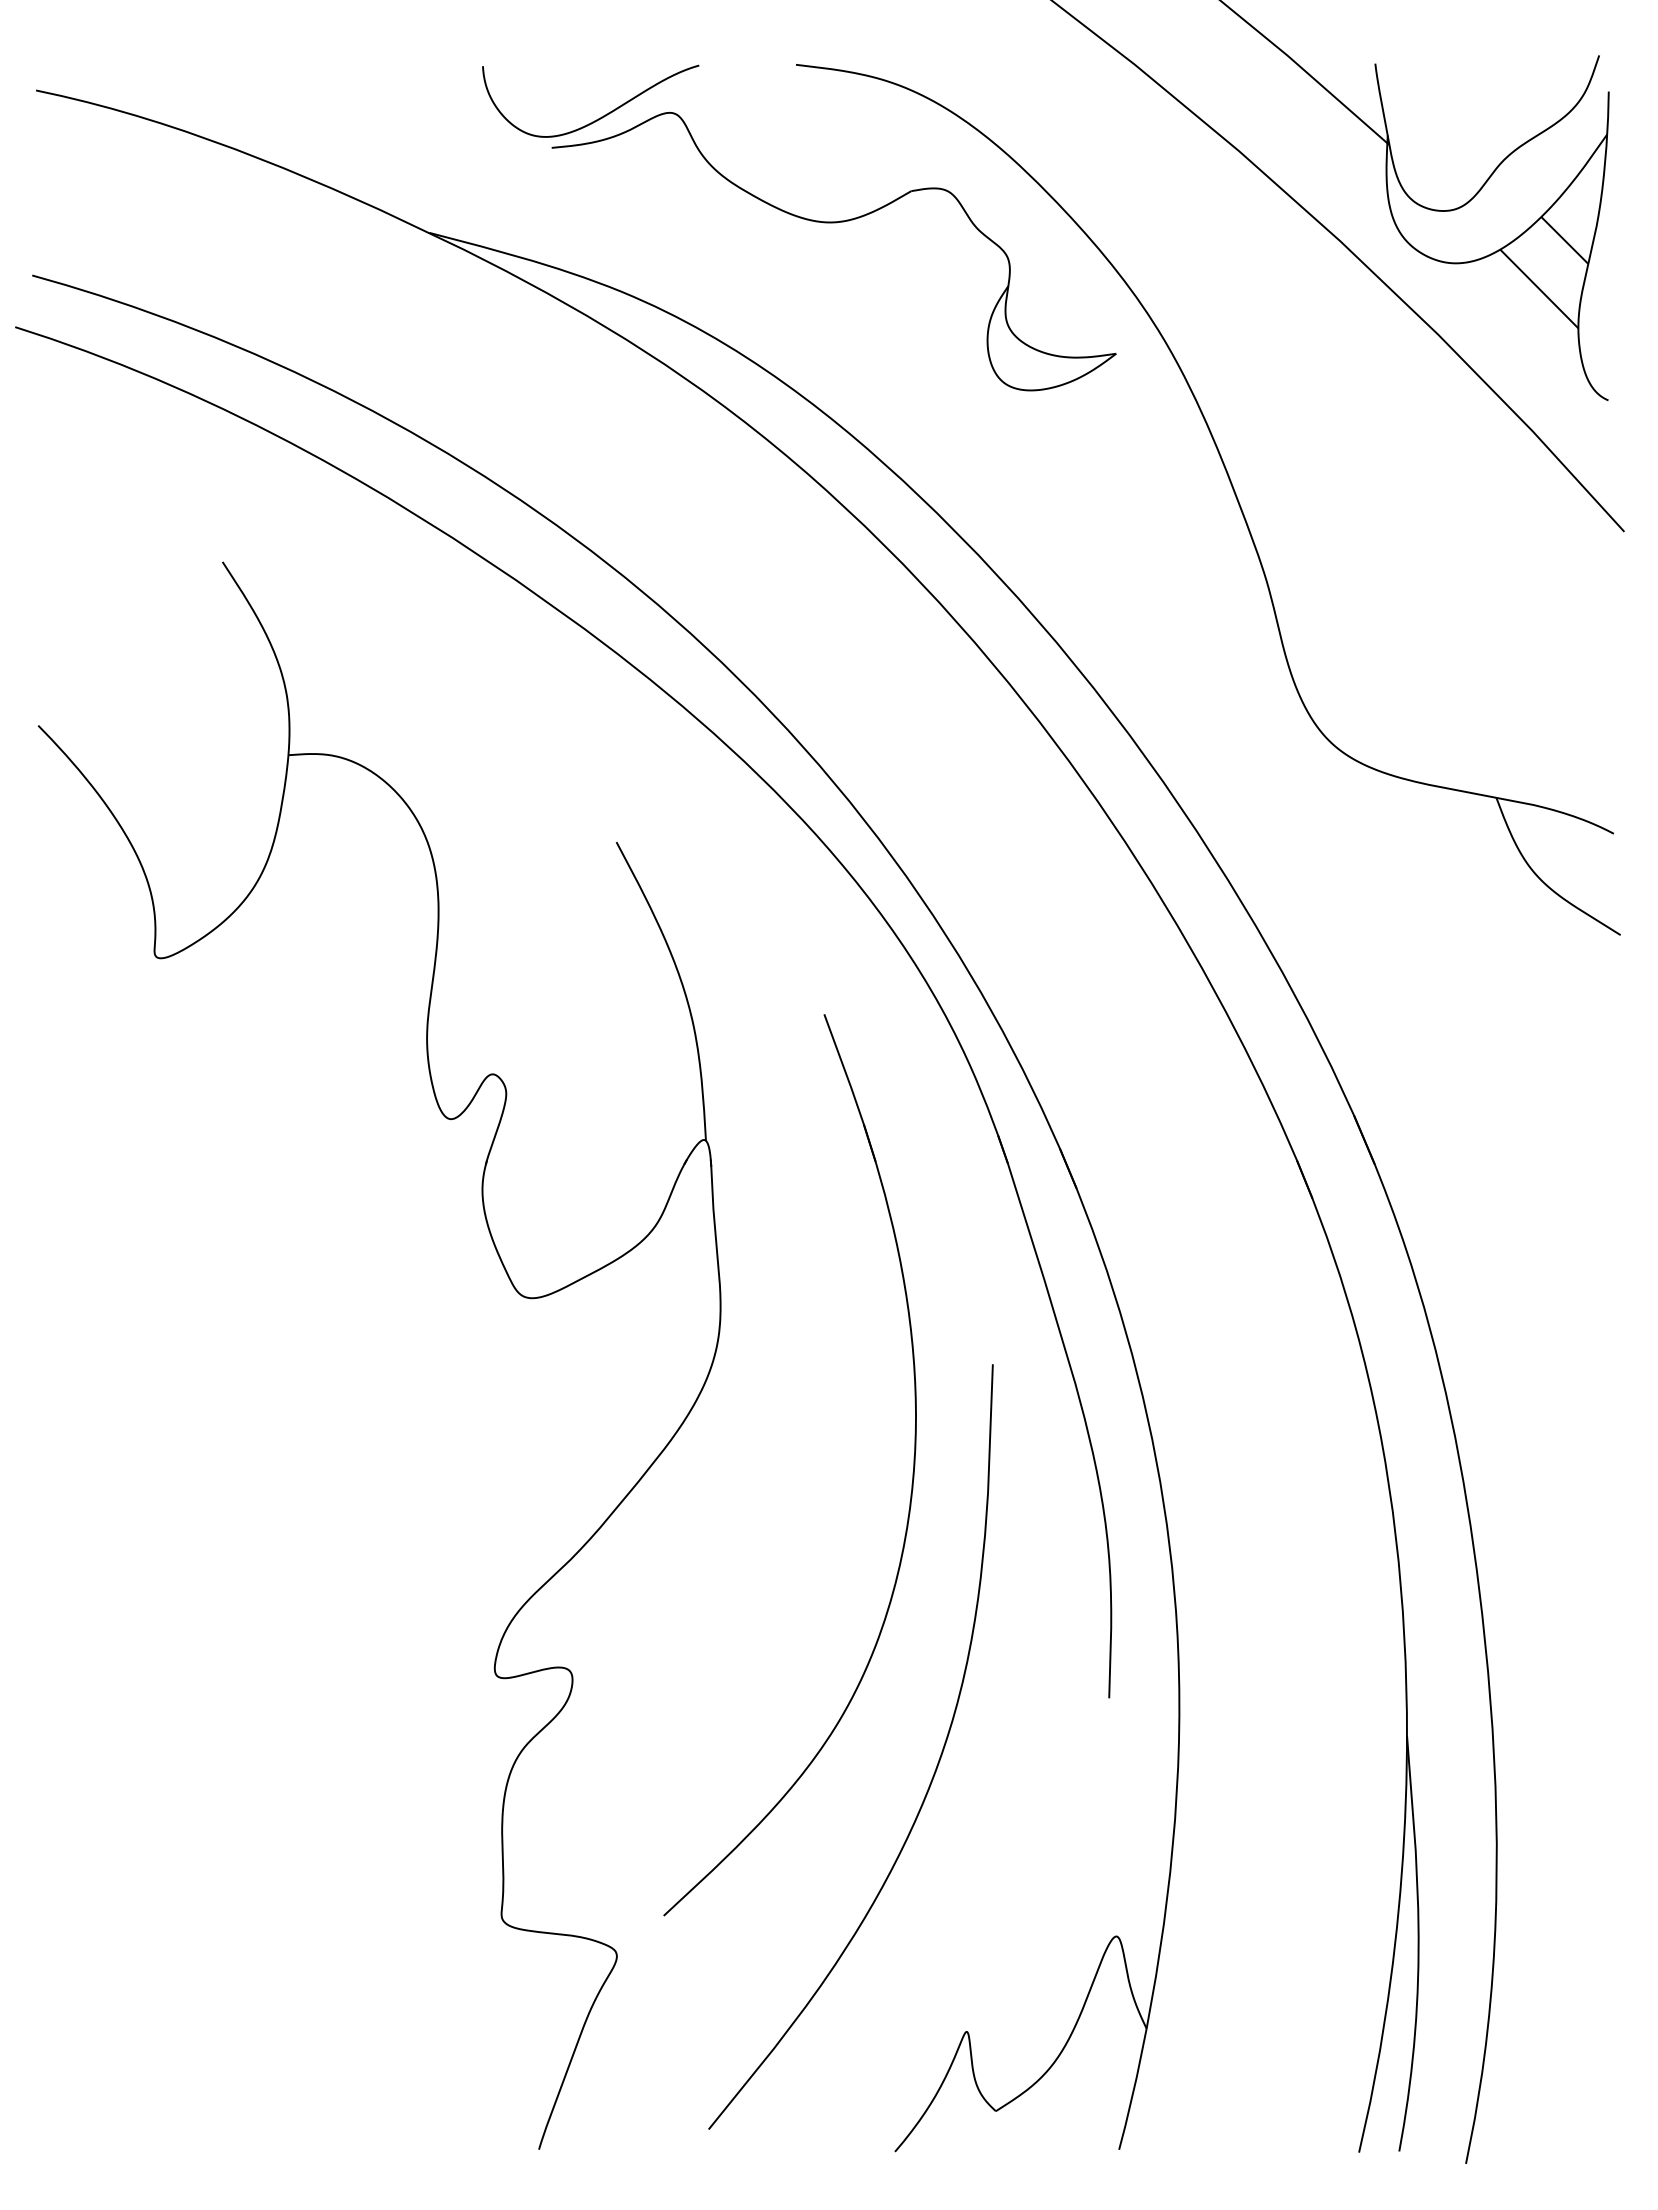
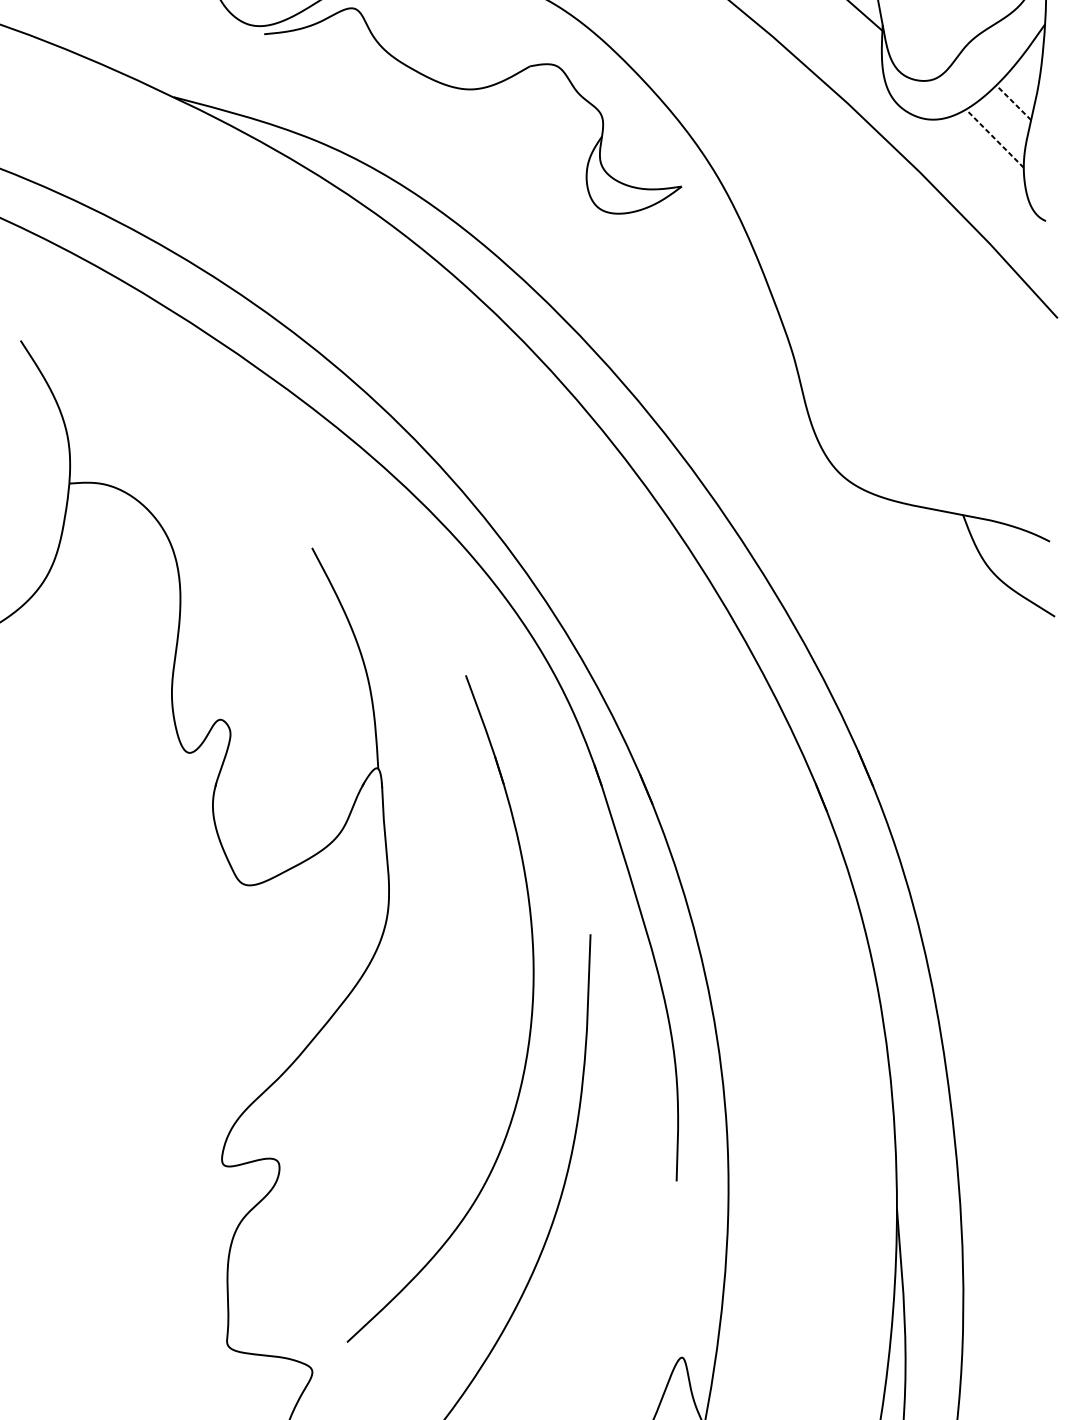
line: (1564, 240) -> (1013, 102), solid -> dashed
line: (1538, 288) -> (994, 138), solid -> dashed

